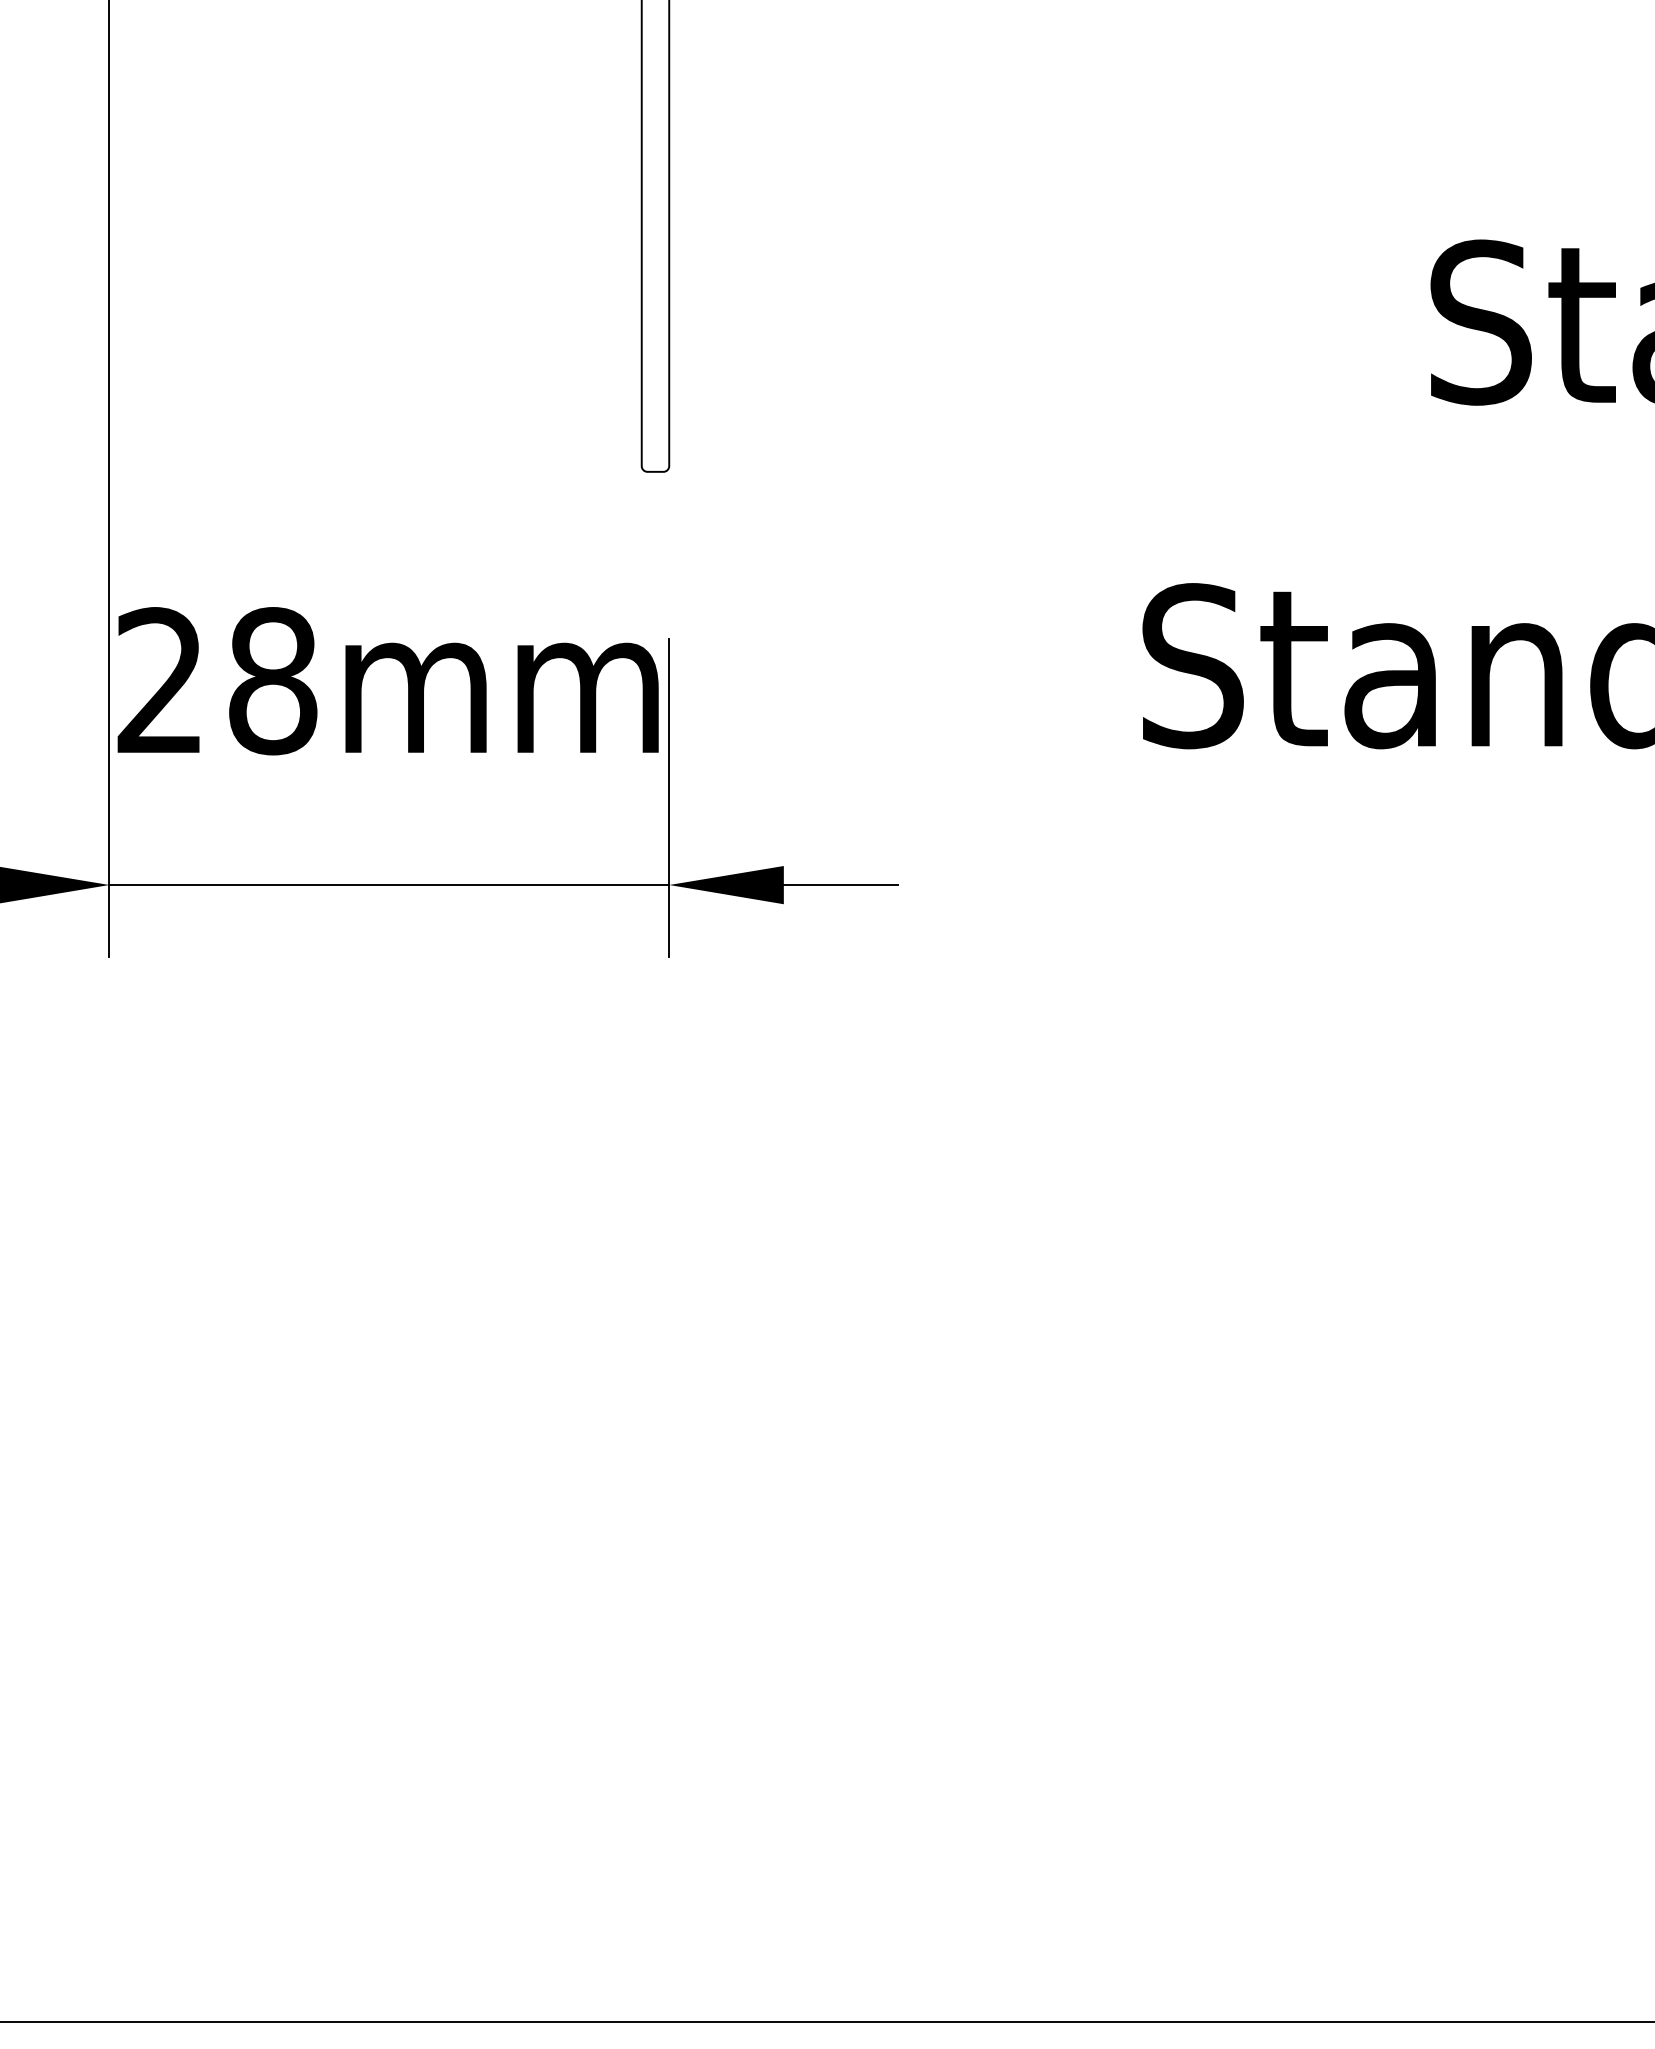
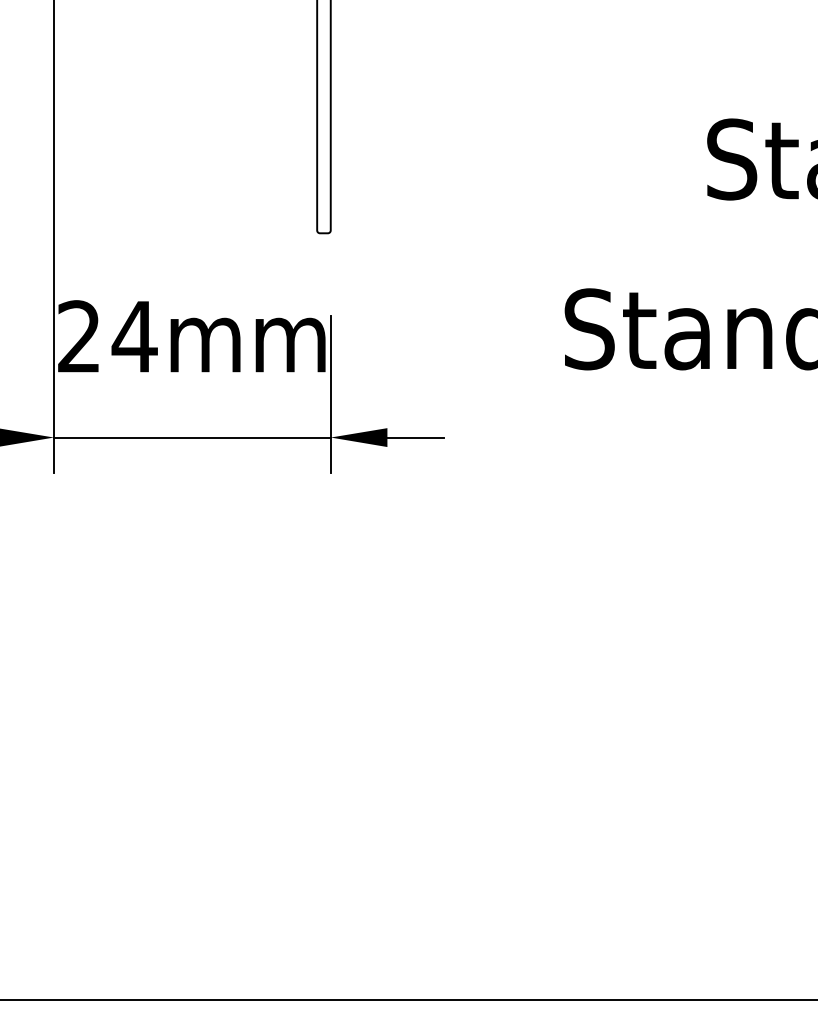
text: (272, 680) -> (134, 336), 28mm -> 24mm

